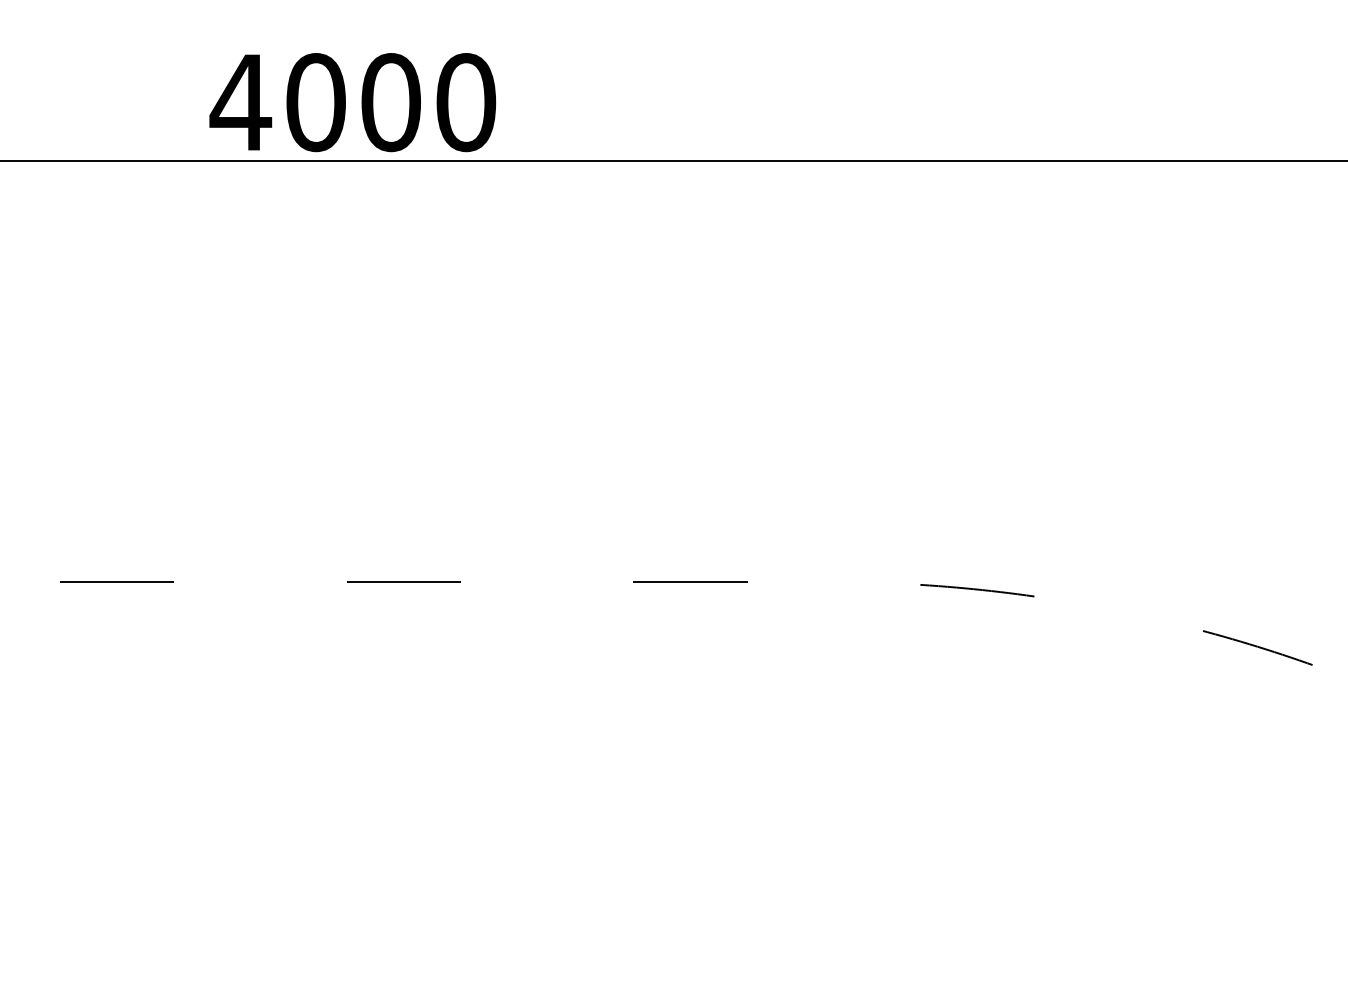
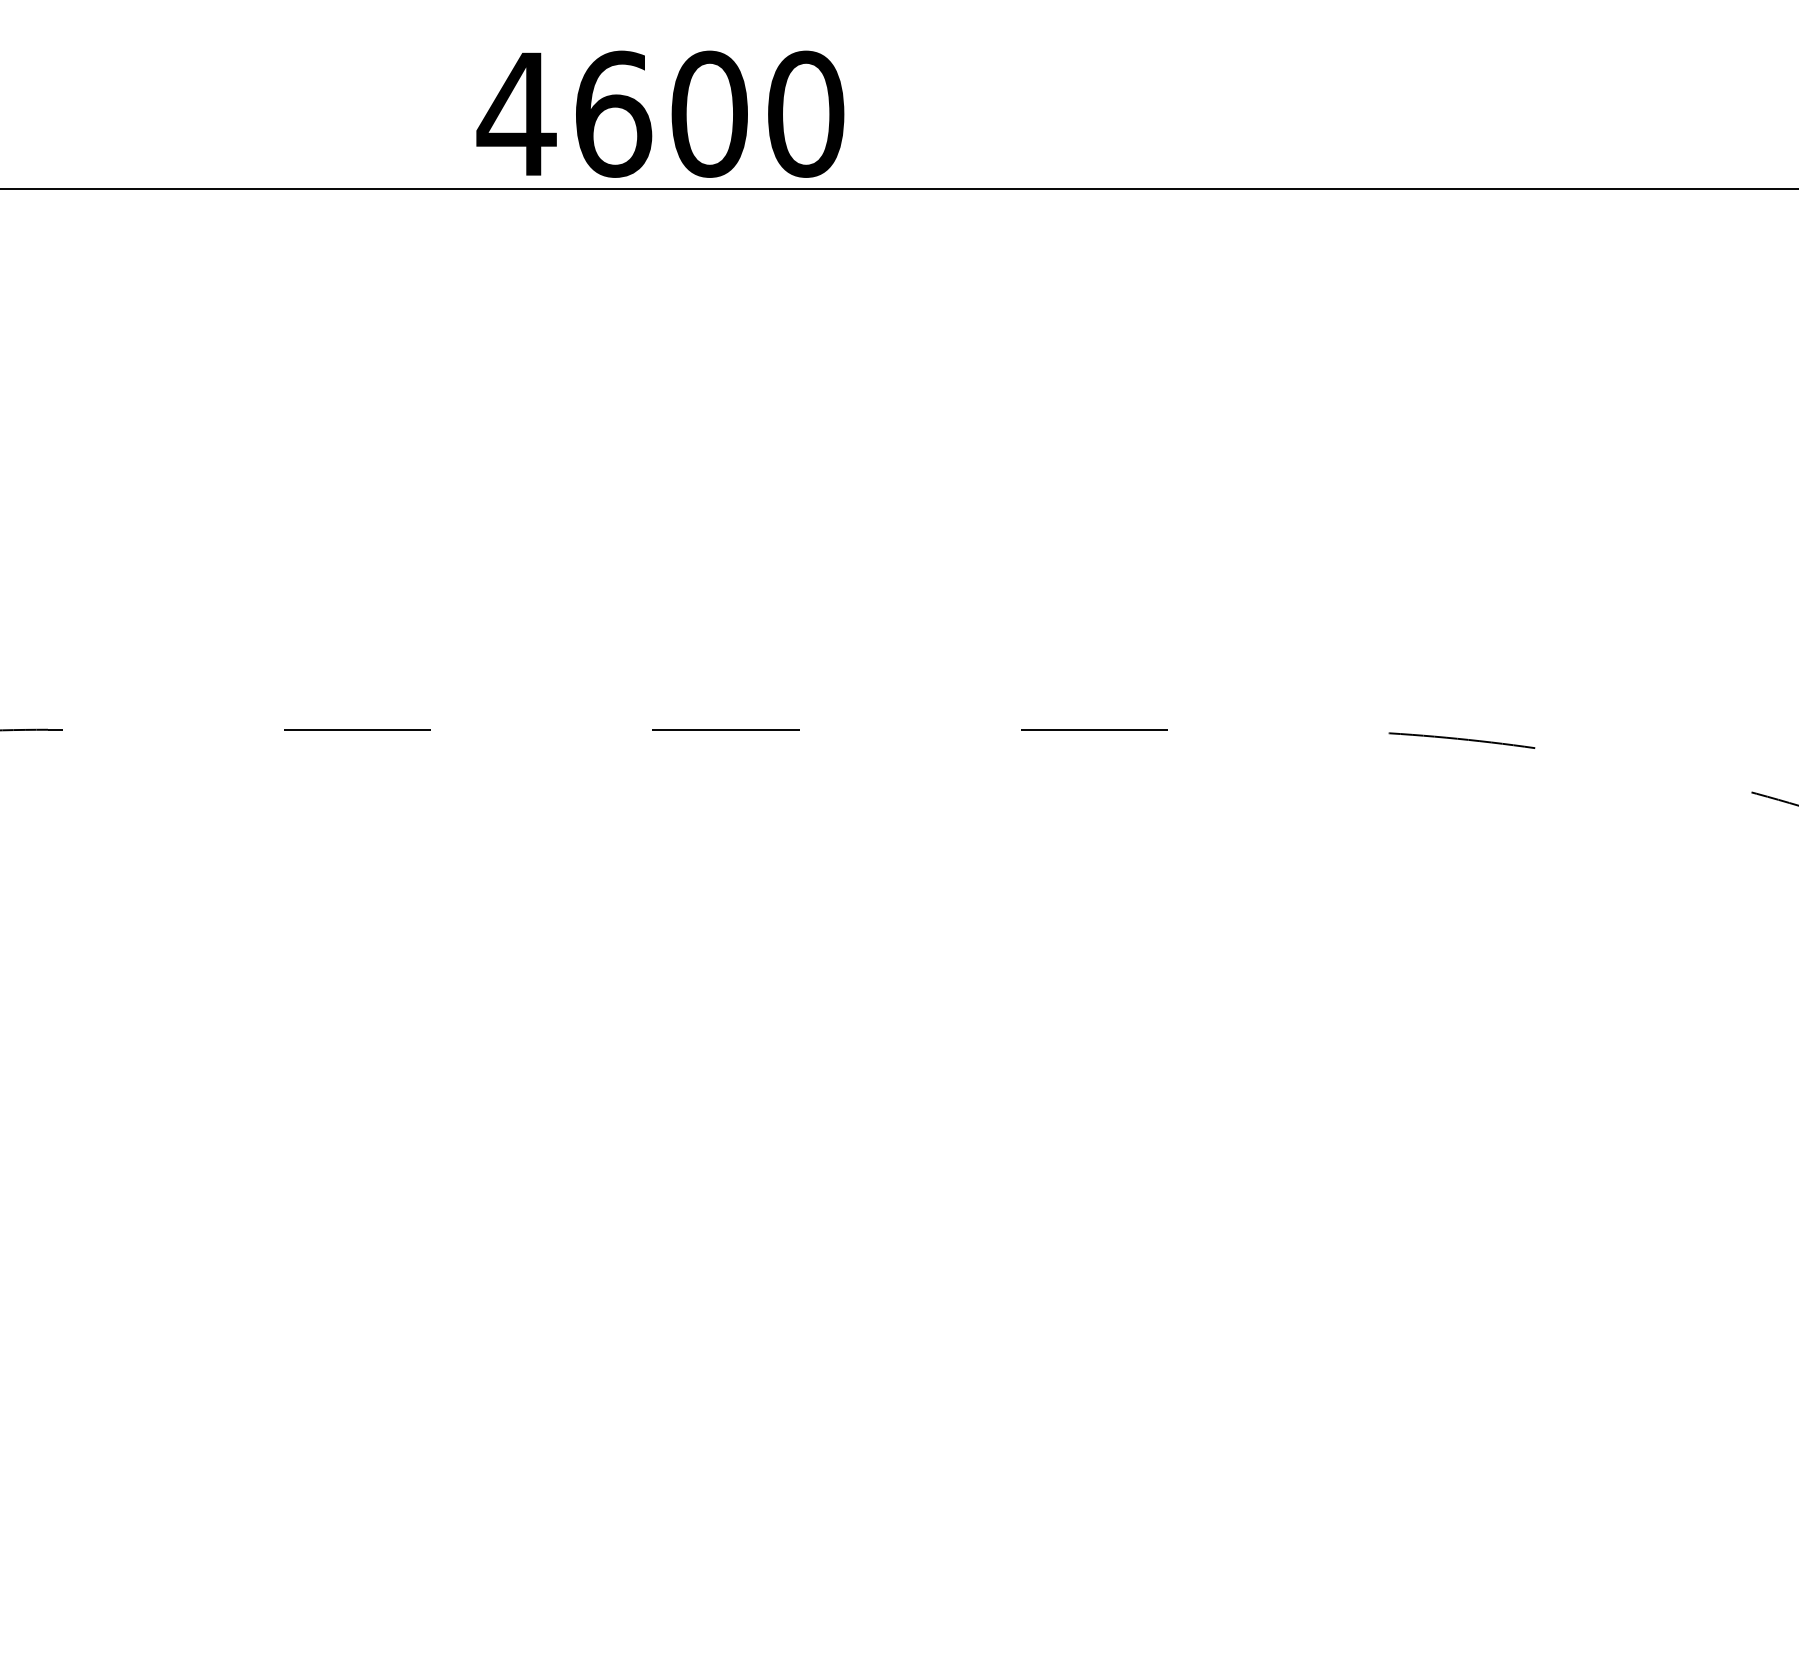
text: (316, 101) -> (613, 113), 4000 -> 4600

